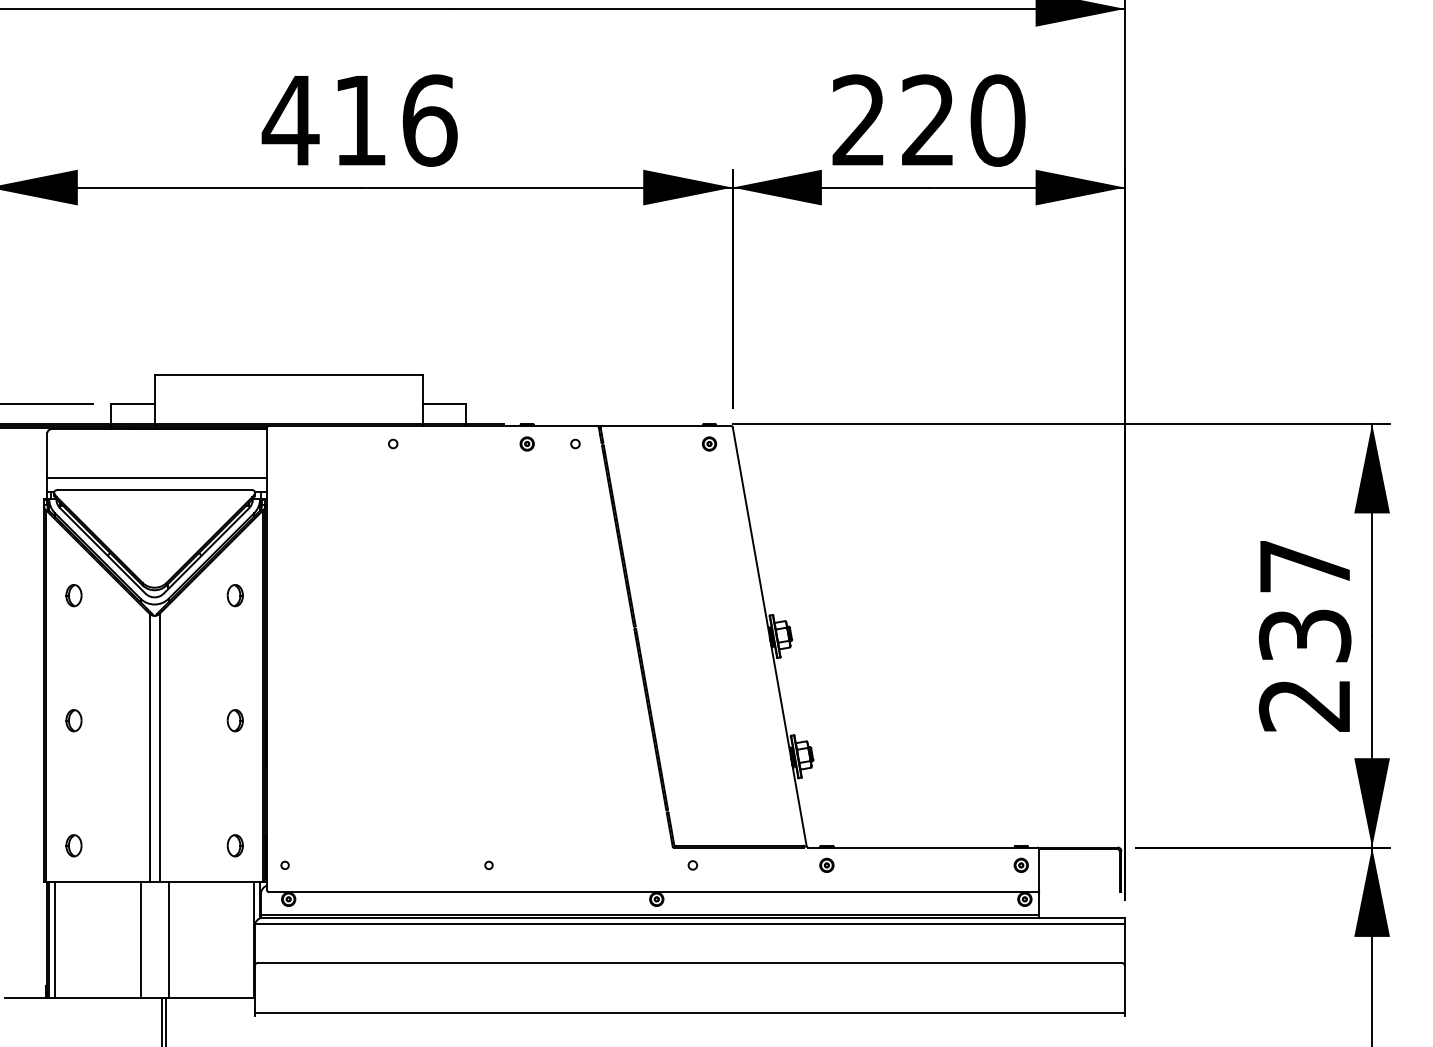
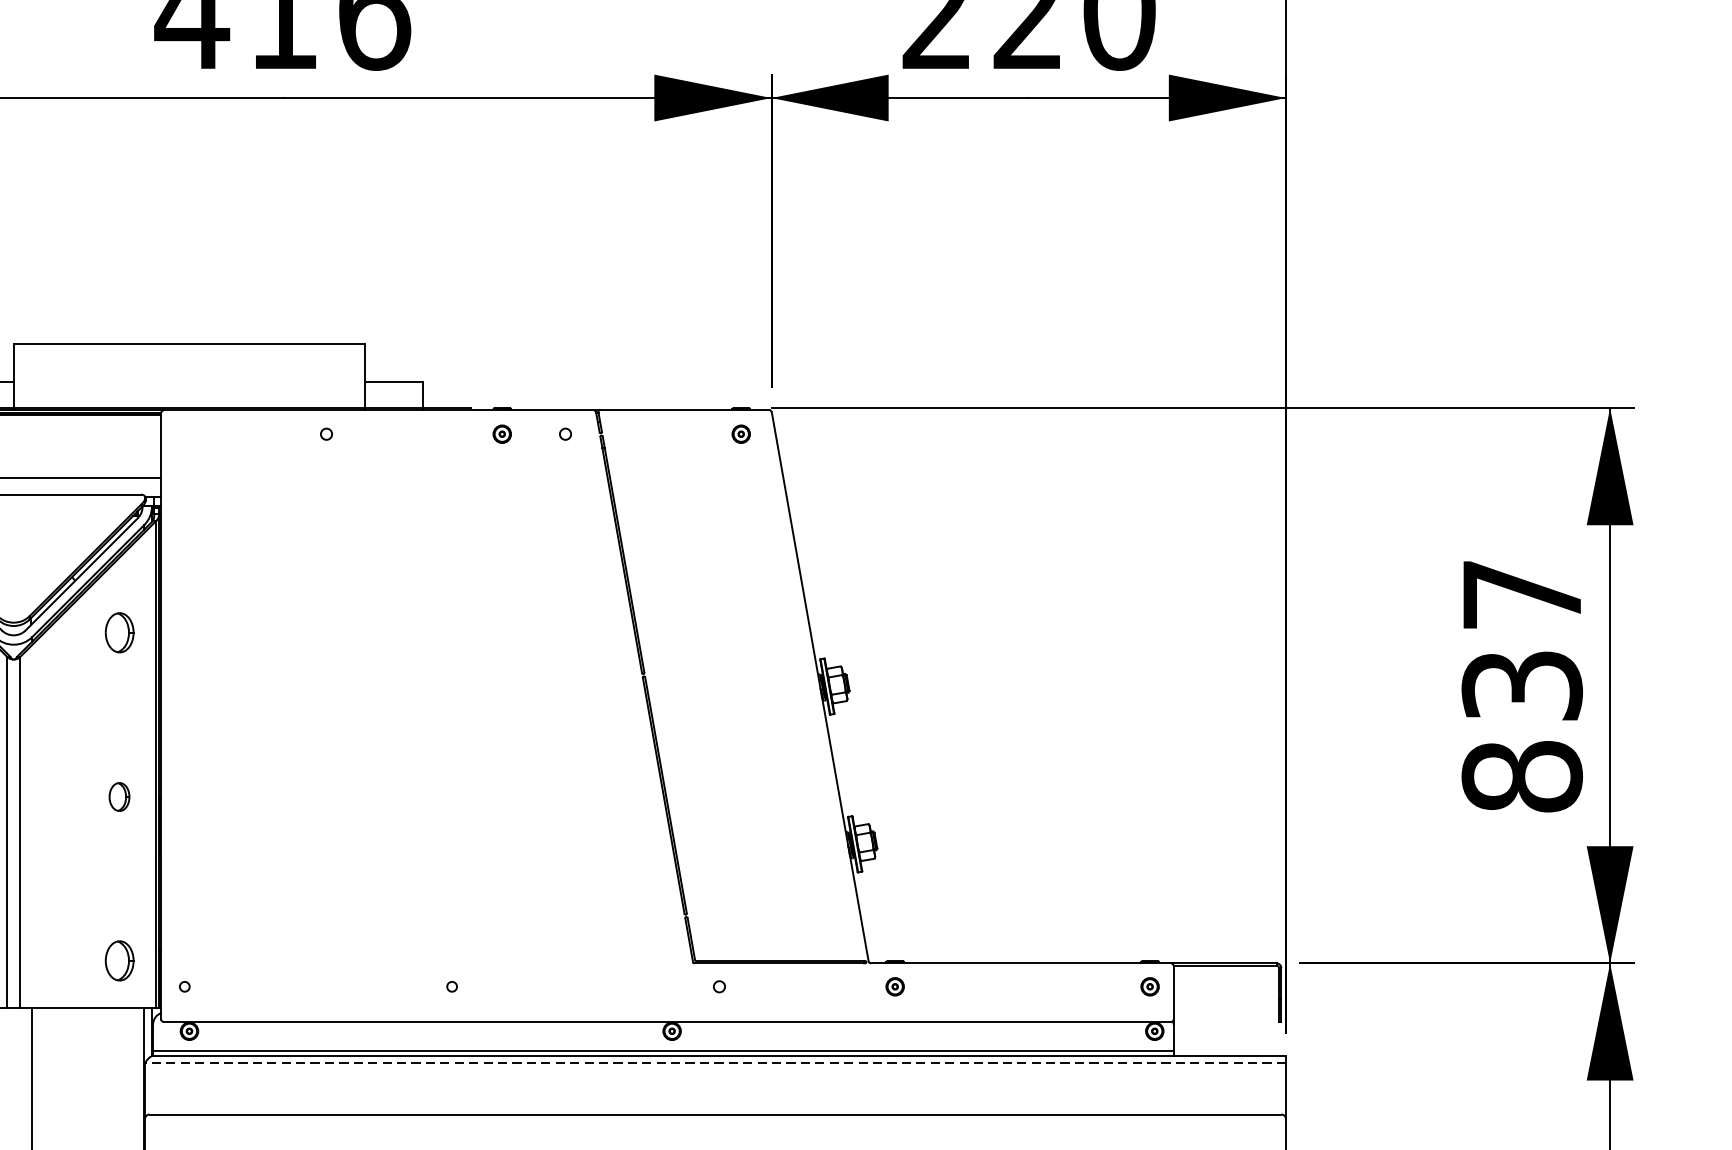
part: (234, 595) -> (118, 632), size x1.4
text: (1304, 705) -> (1521, 777), 237 -> 837
part: (234, 845) -> (118, 960), size x1.4
line: (689, 923) -> (715, 1062), solid -> dashed

